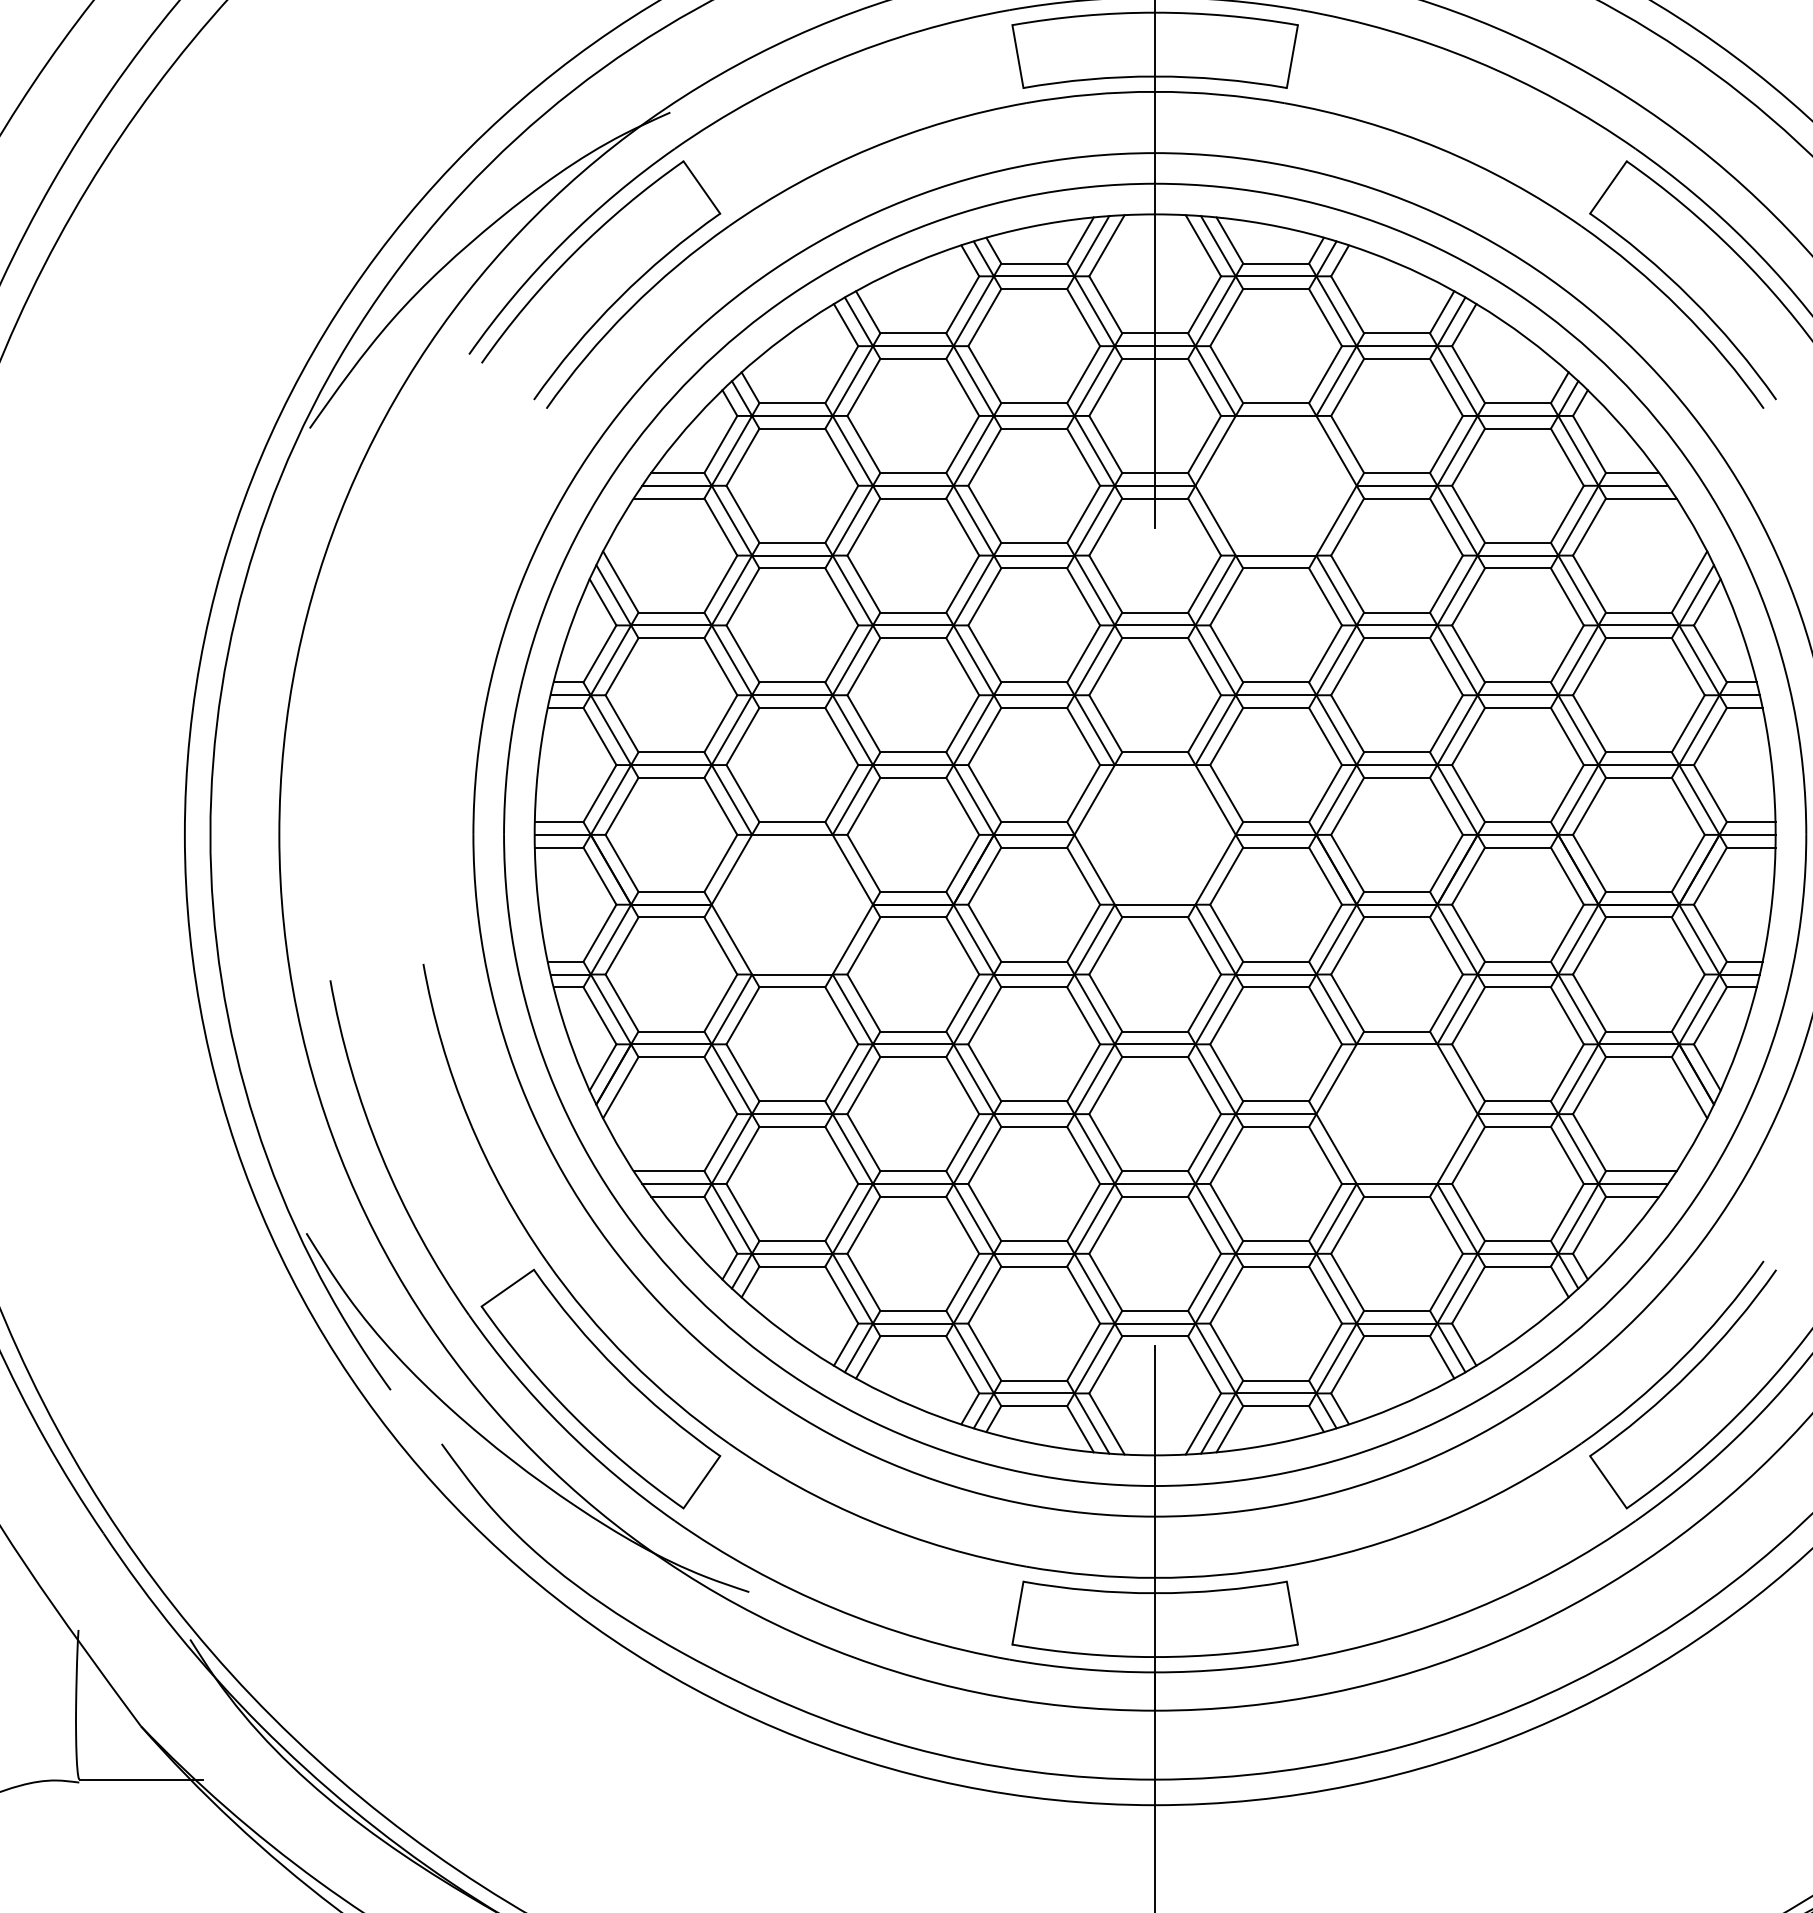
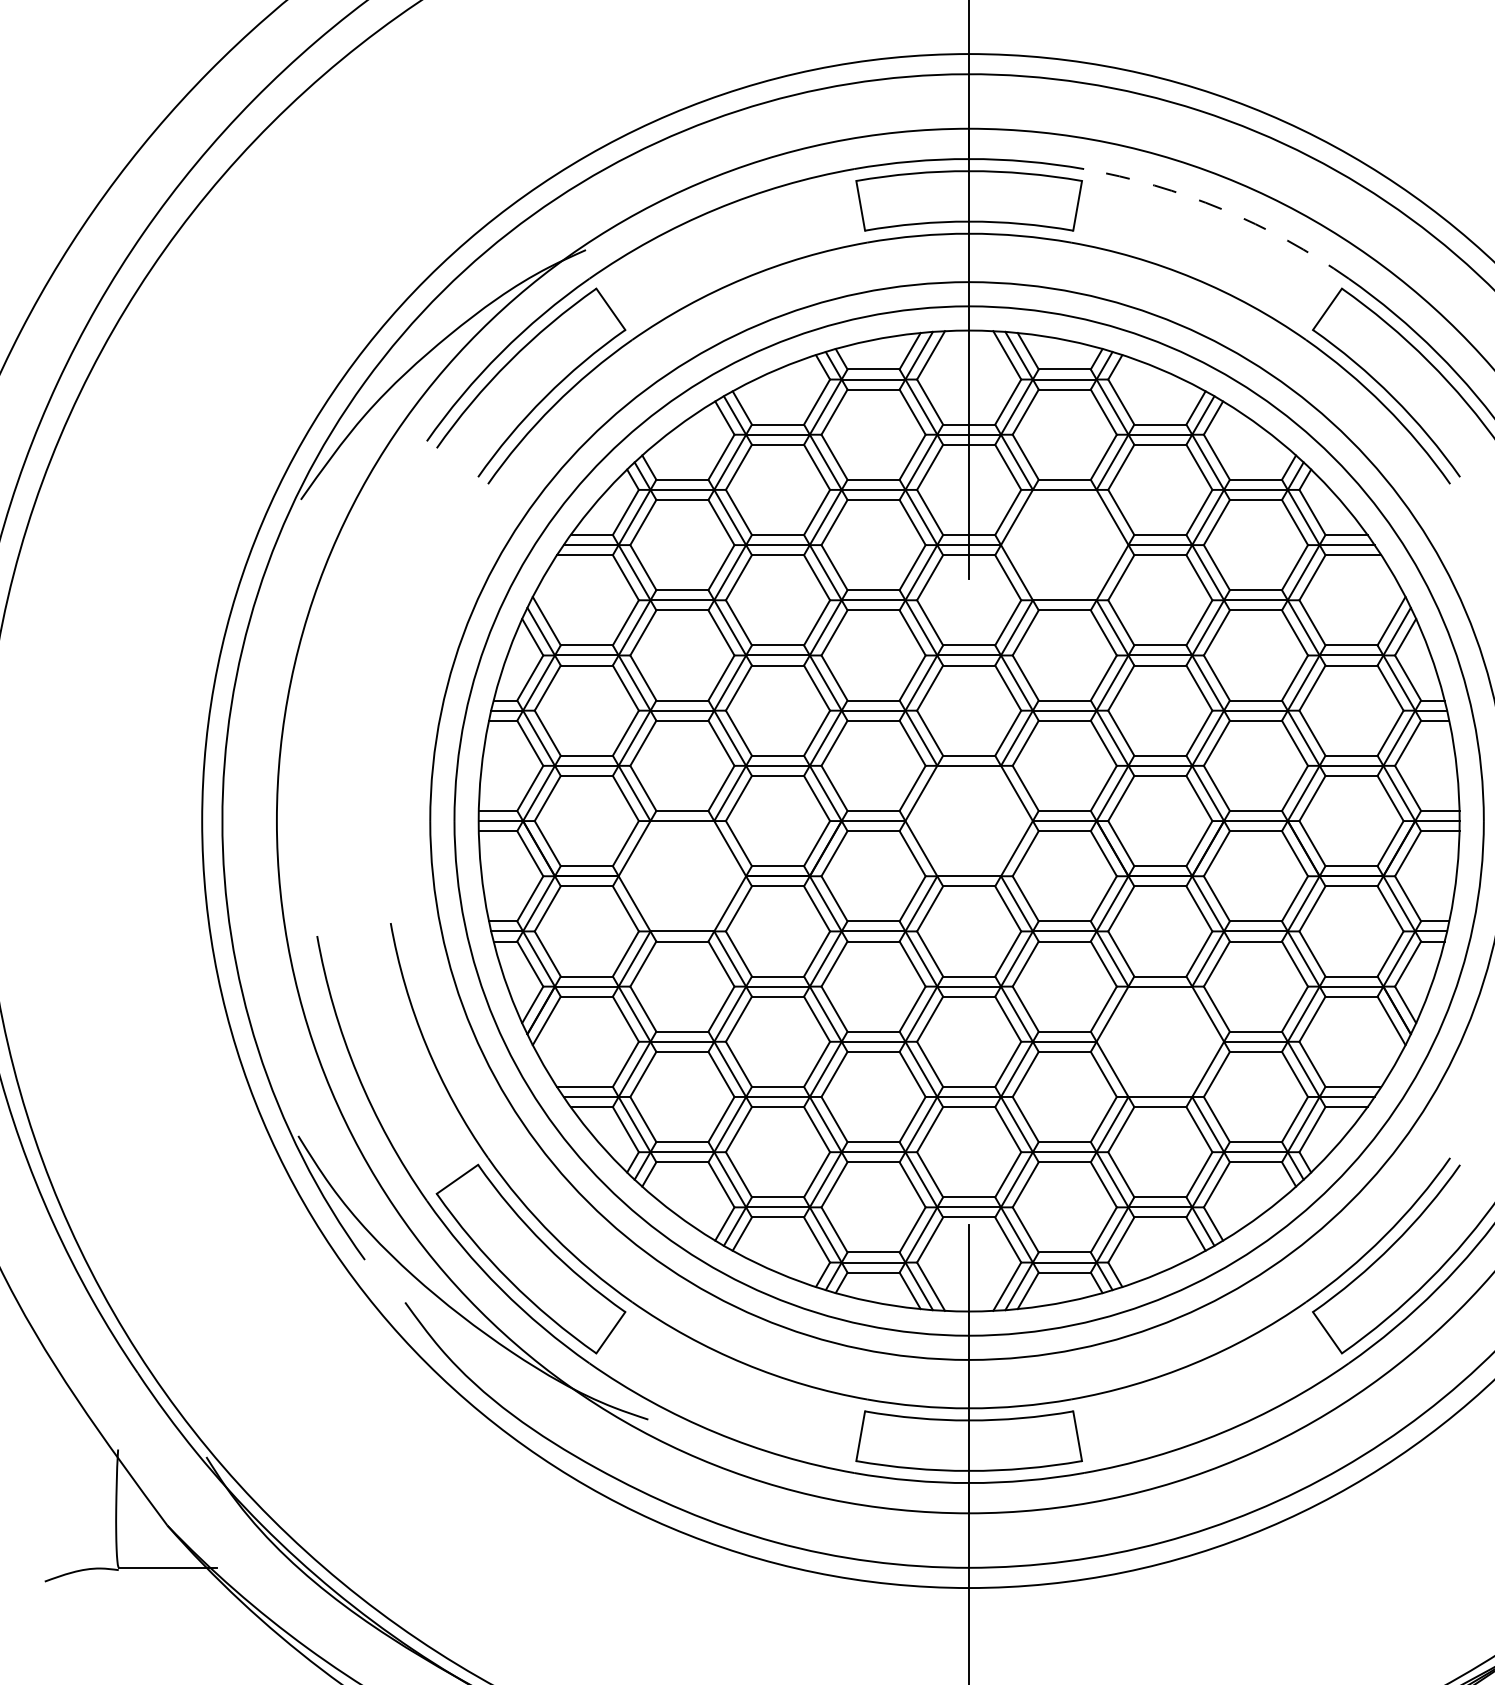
arc: (1475, 61) -> (1222, 209), solid -> dashed

